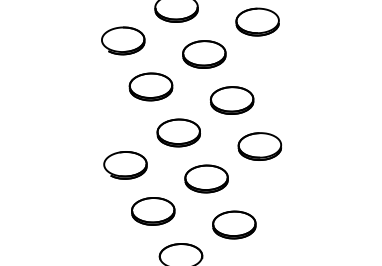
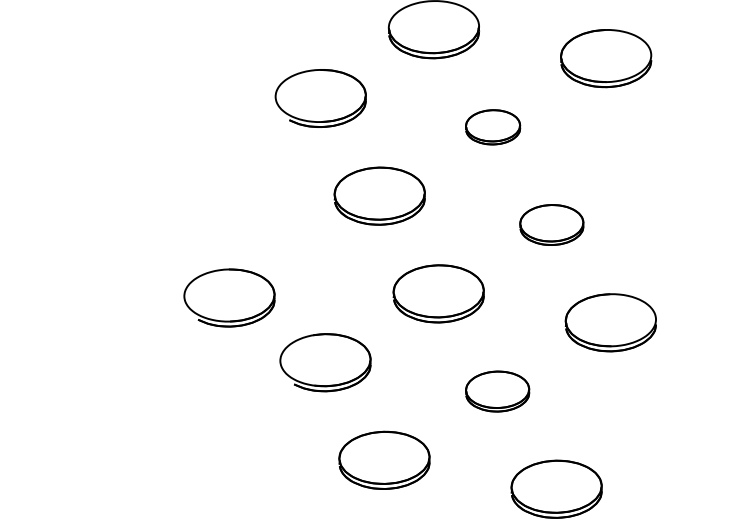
part: (204, 54) -> (493, 127), size x0.6
part: (231, 100) -> (550, 224), size x0.7
part: (80, 134) -> (230, 297), added
part: (206, 178) -> (497, 390), size x0.7

